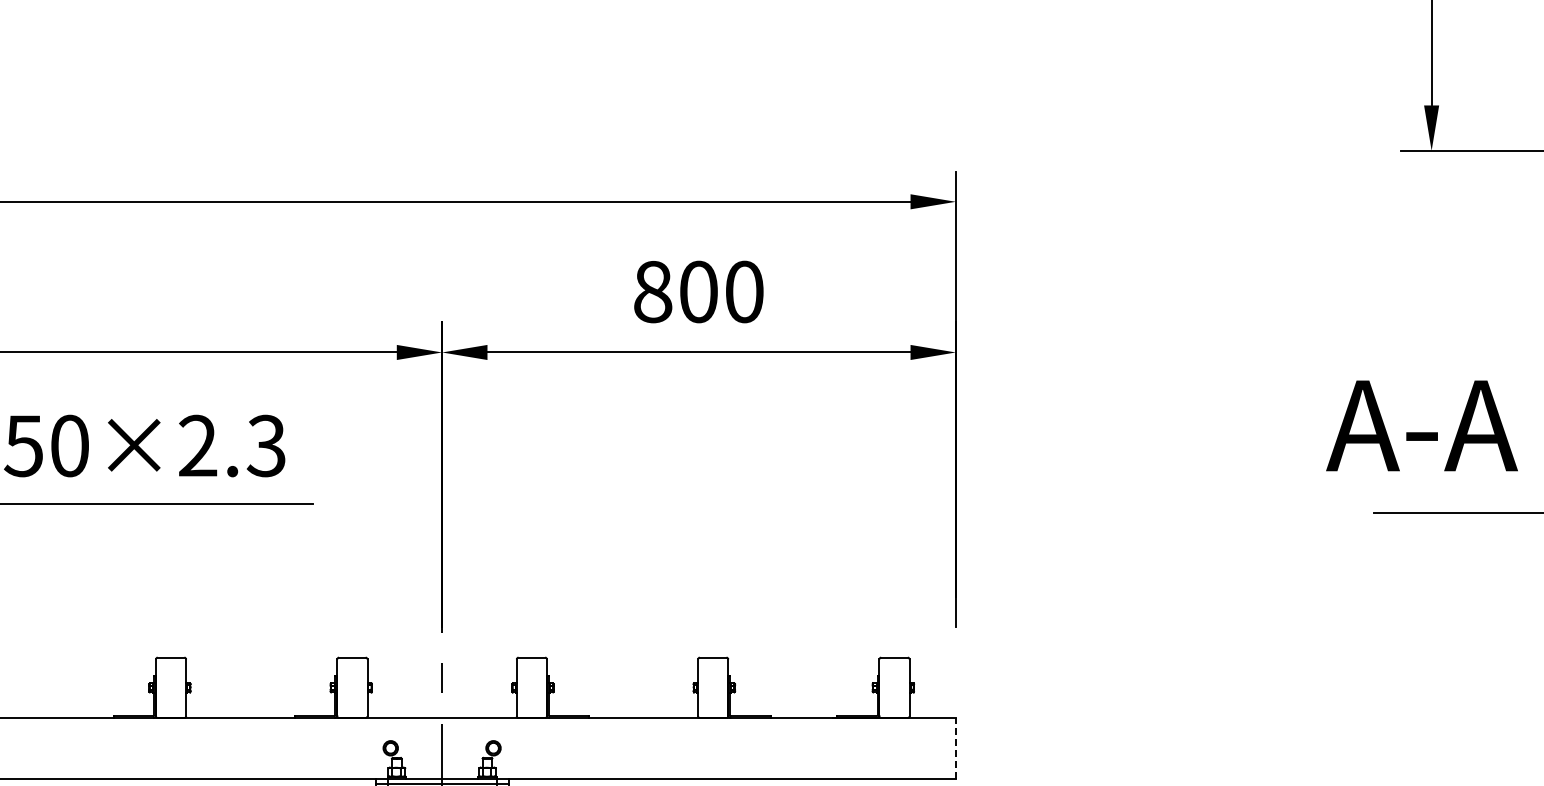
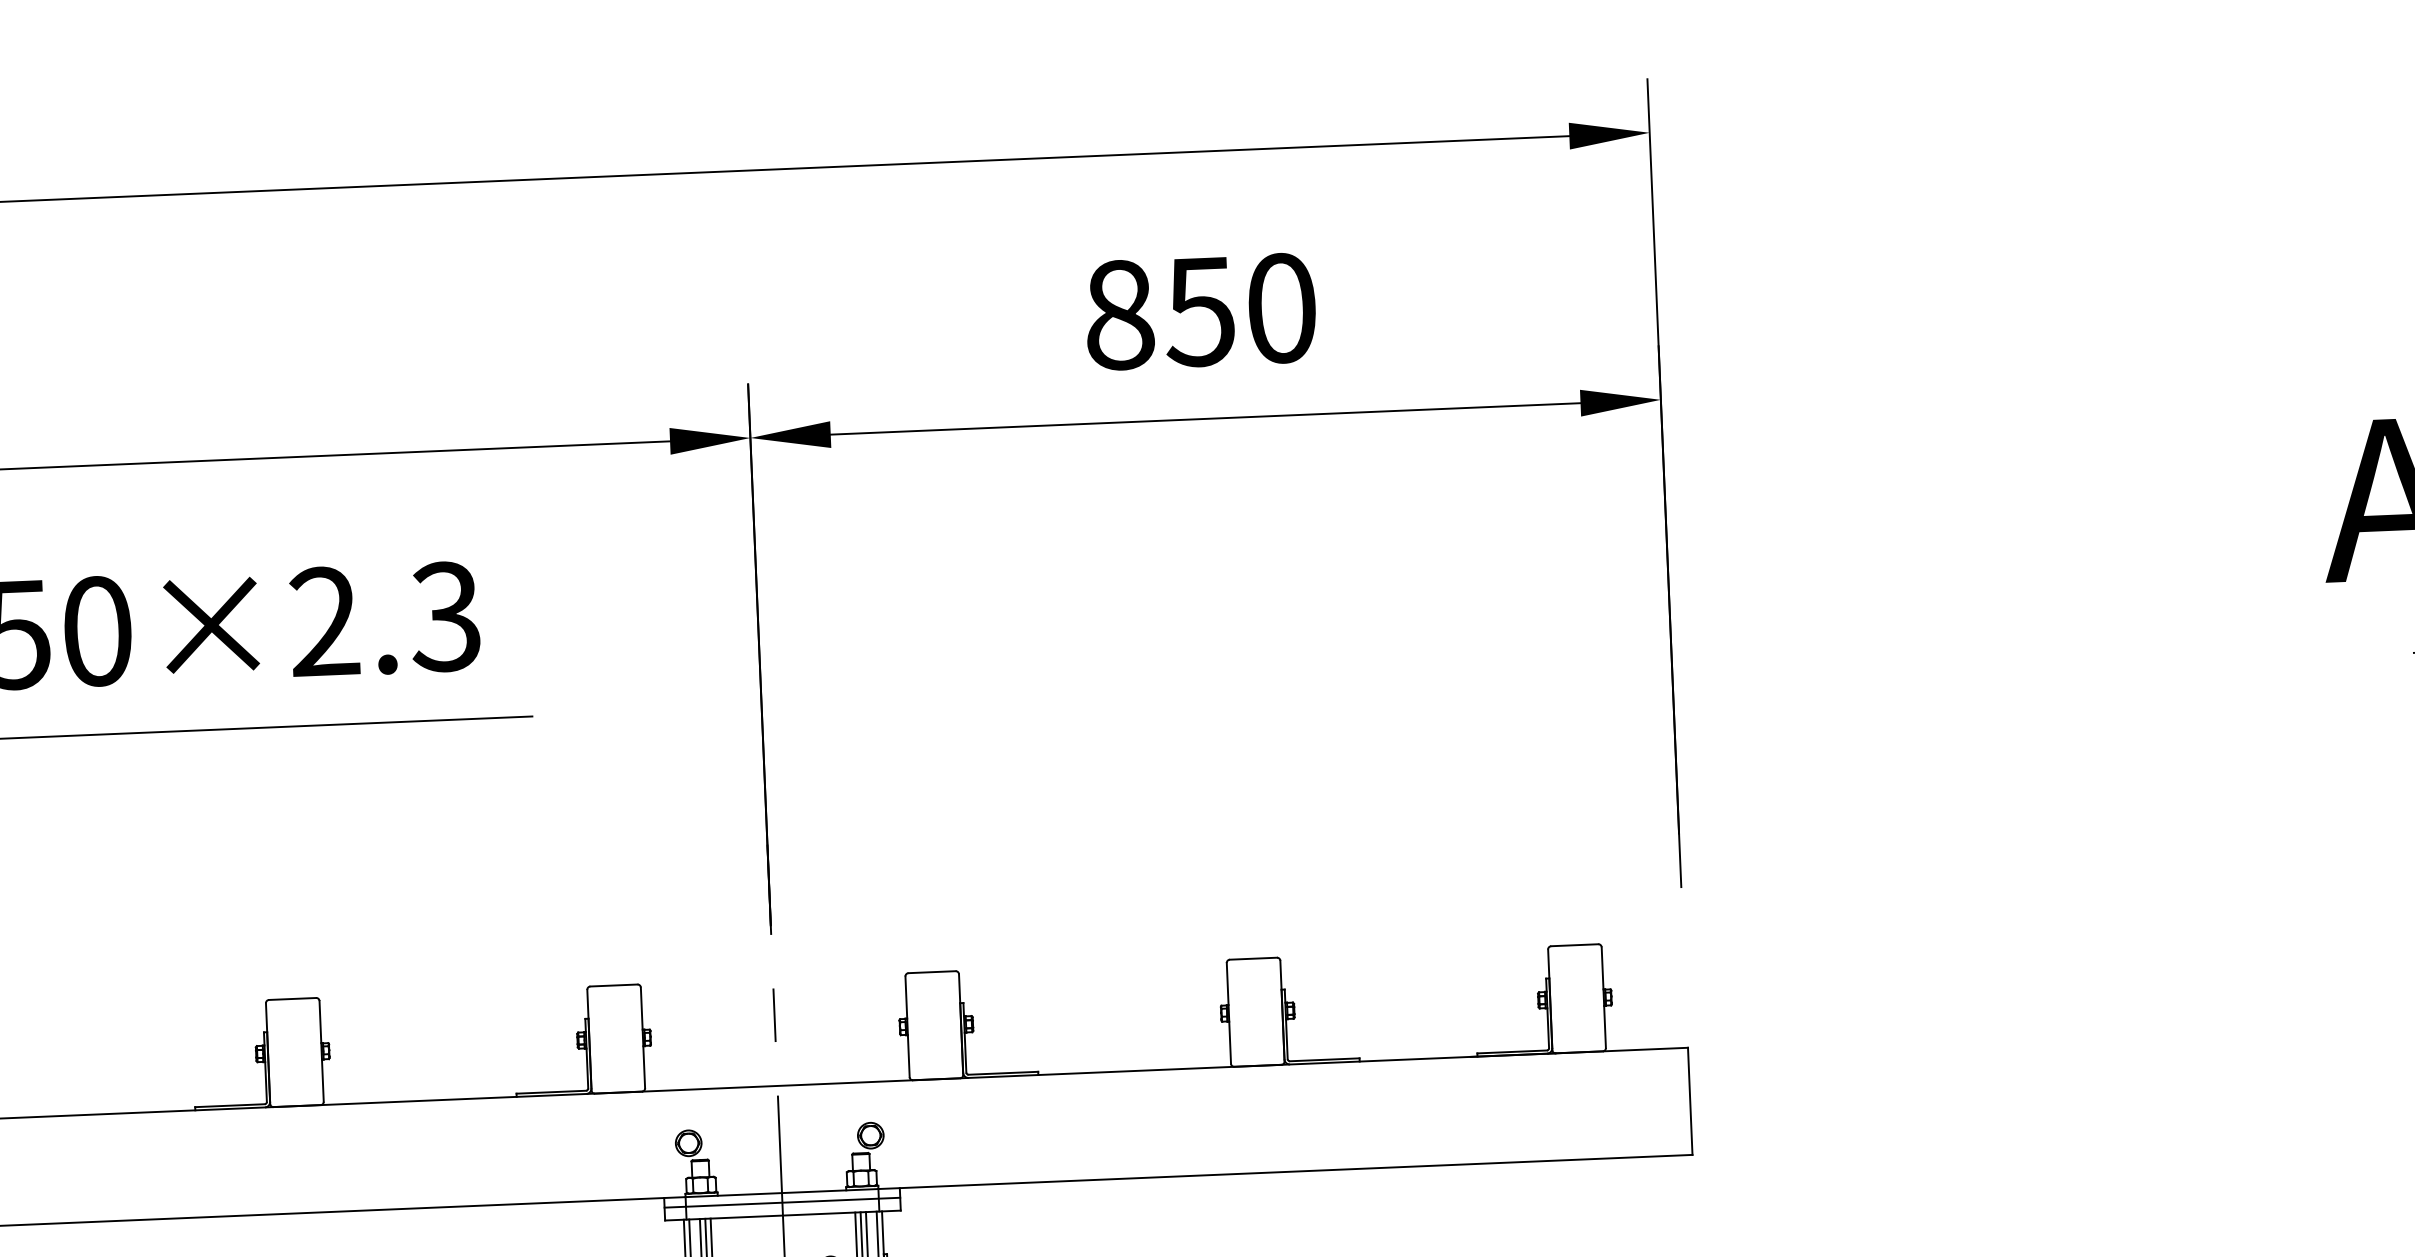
text: (697, 291) -> (1198, 310), 800 -> 850
line: (955, 747) -> (1689, 1099), dashed -> solid

